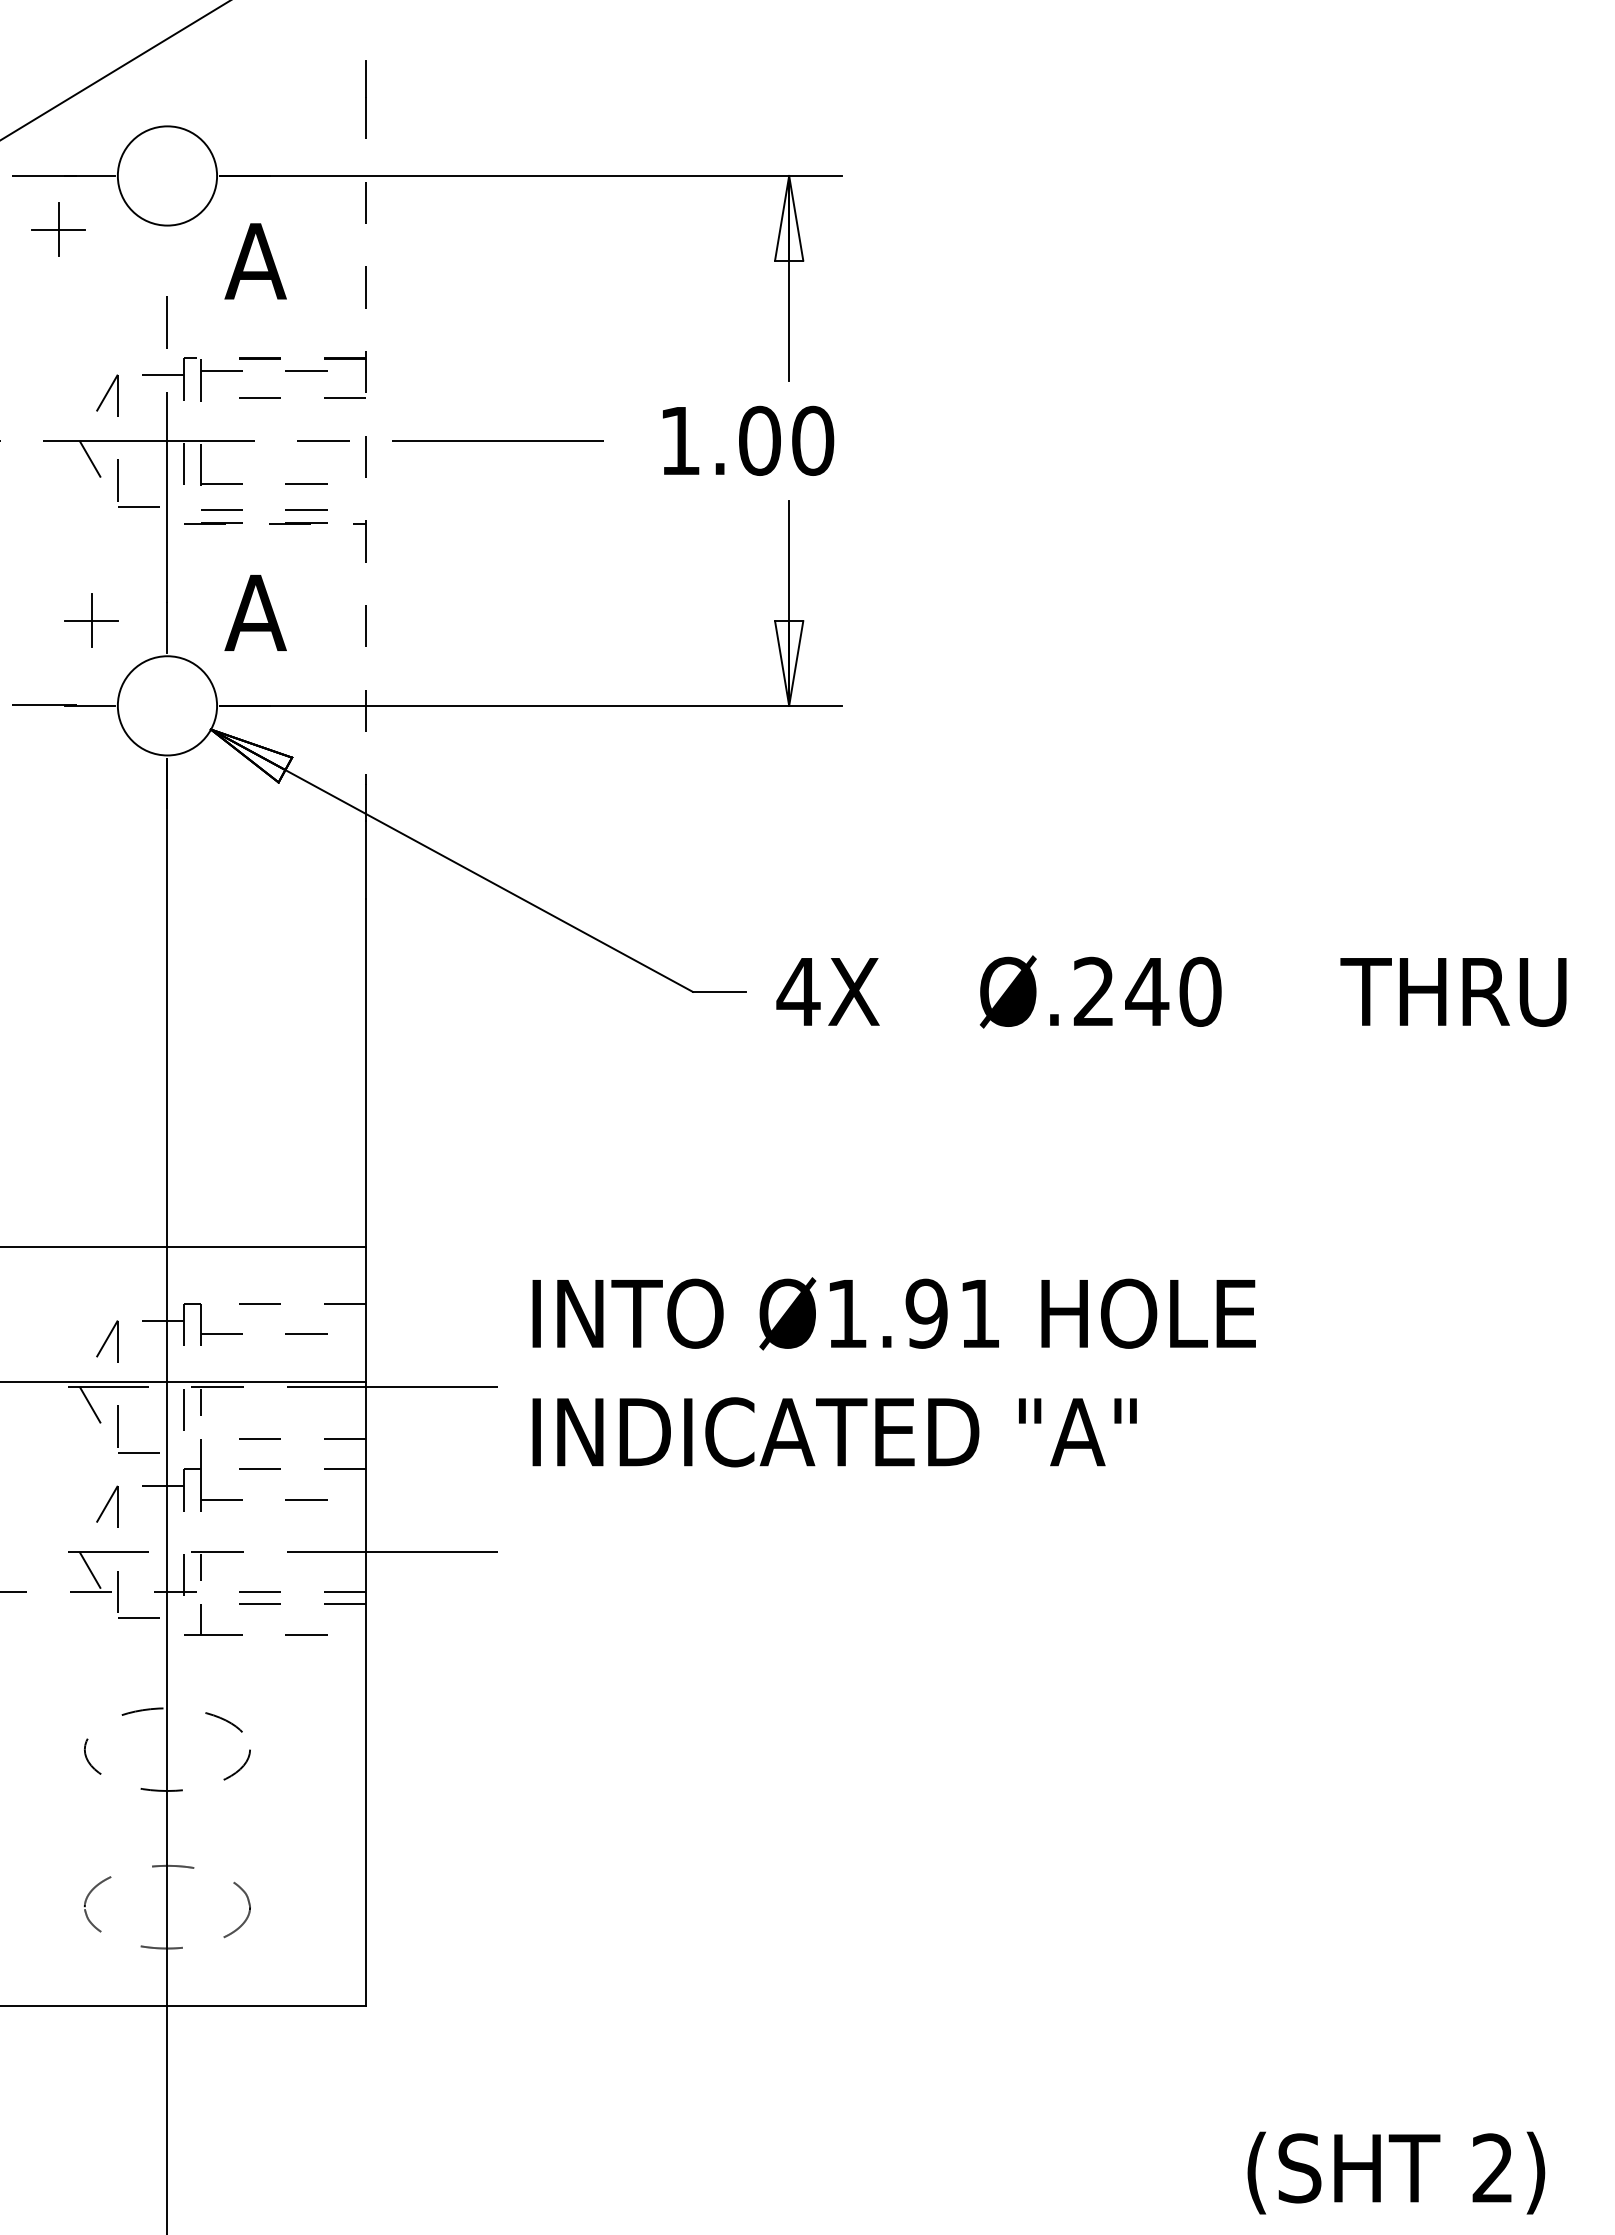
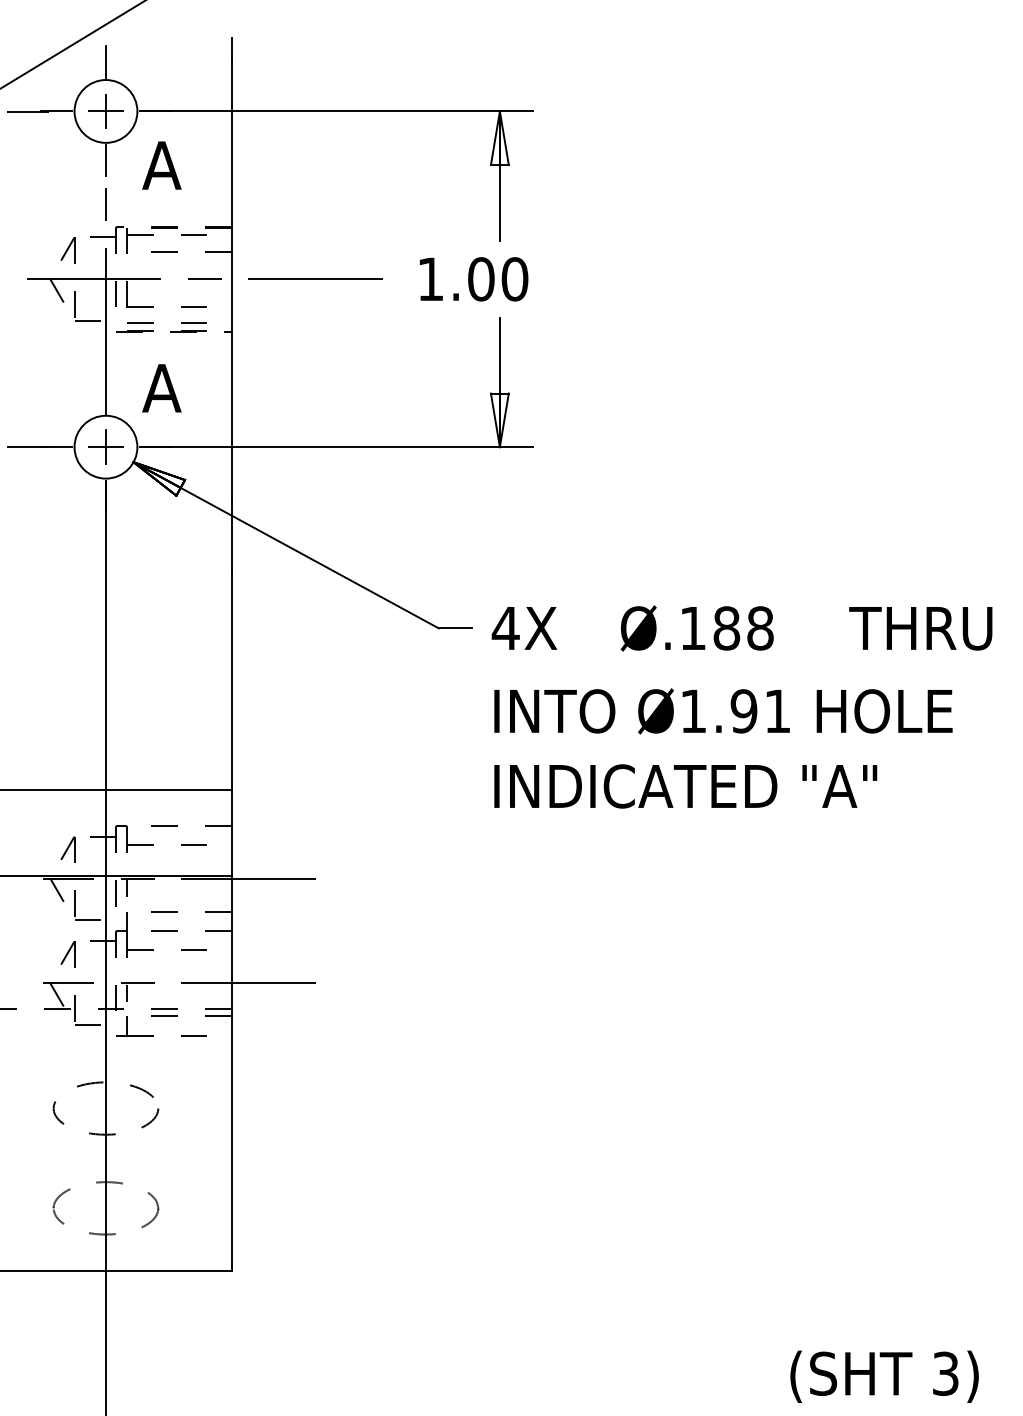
line: (166, 97) -> (105, 61), added
part: (57, 229) -> (105, 111), moved
line: (166, 253) -> (105, 160), added
line: (365, 441) -> (231, 279), dashed -> solid
part: (90, 619) -> (105, 446), moved
text: (1146, 992) -> (726, 628), Ø.240 -> Ø.188
text: (894, 1372) -> (723, 748), moved
text: (1492, 2167) -> (945, 1373), 2) -> 3)

